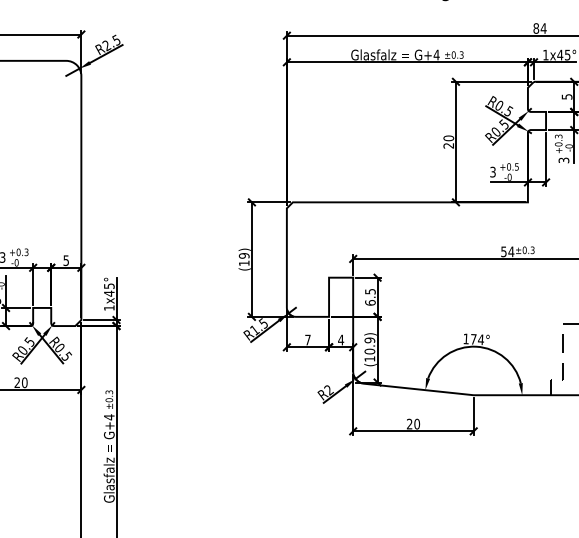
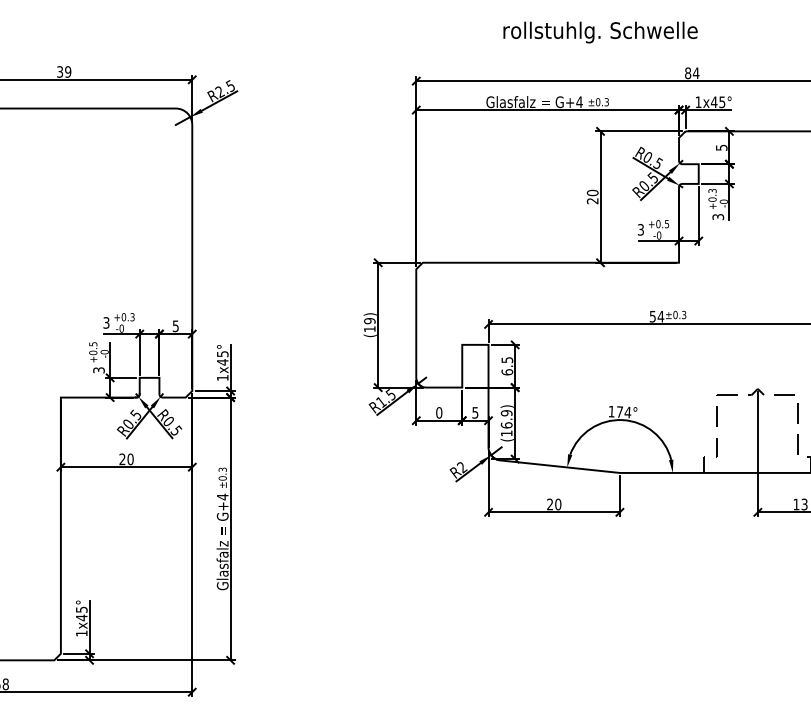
text: (308, 339) -> (439, 412), 7 -> 0
text: (341, 339) -> (475, 412), 4 -> 5
text: (369, 351) -> (506, 425), (10.9) -> (16.9)

